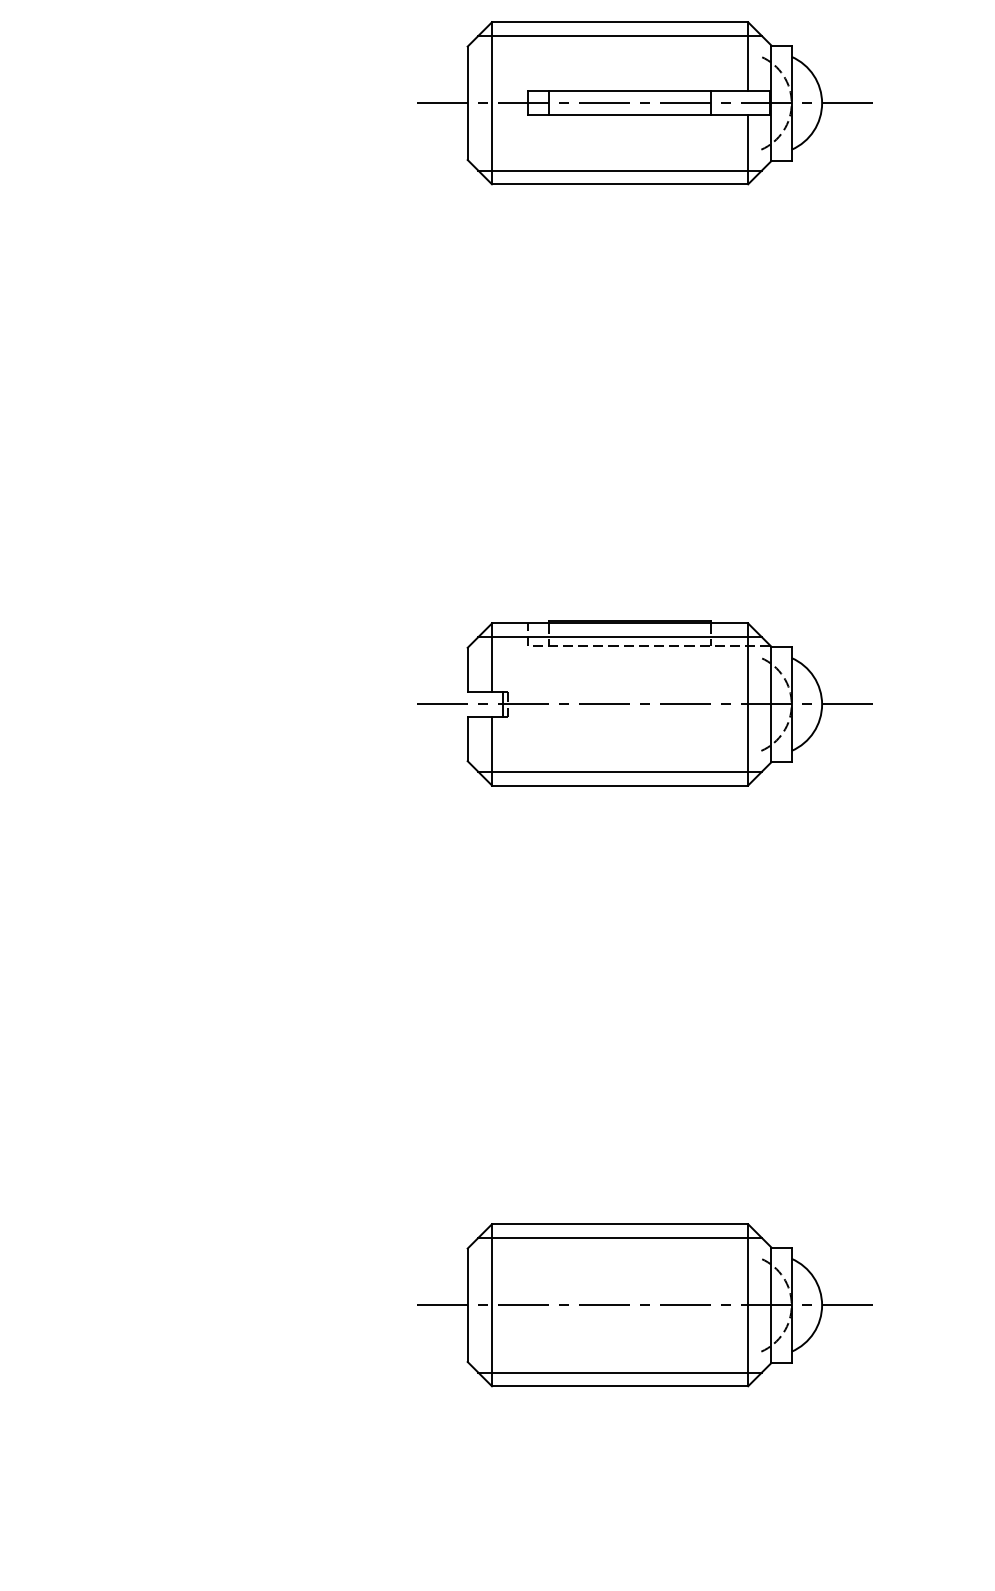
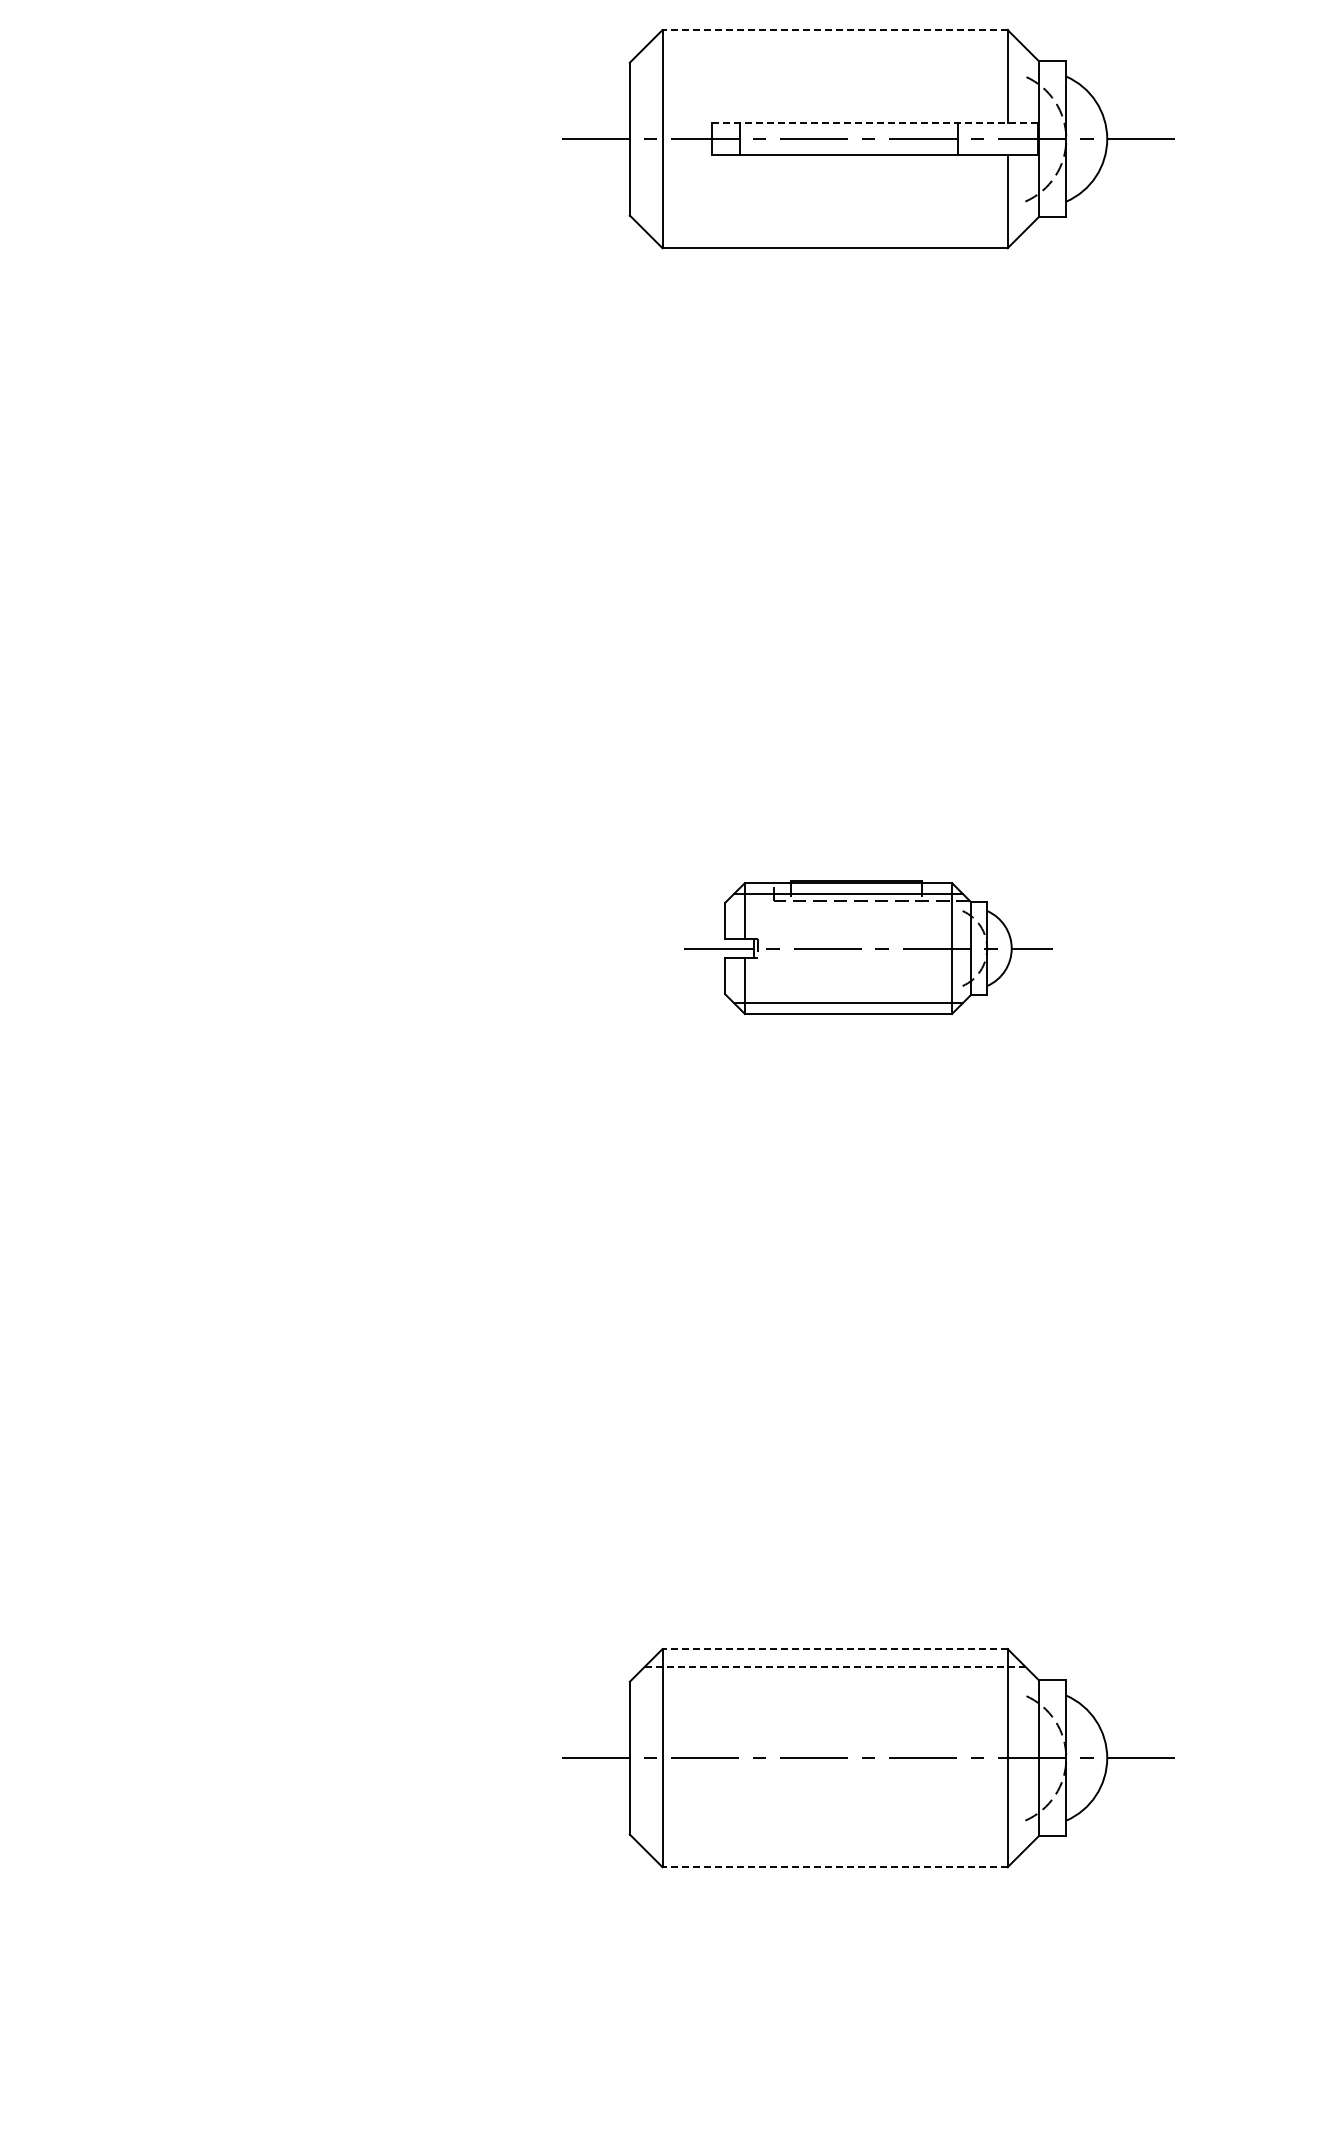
line: (620, 22) -> (835, 30), solid -> dashed
line: (620, 36) -> (835, 48), removed
line: (649, 90) -> (874, 122), solid -> dashed
line: (620, 170) -> (835, 229), removed
part: (644, 703) -> (868, 947), size x0.6
line: (620, 1224) -> (835, 1649), solid -> dashed
line: (620, 1237) -> (835, 1667), solid -> dashed
line: (620, 1372) -> (835, 1848), removed
line: (620, 1386) -> (835, 1867), solid -> dashed

